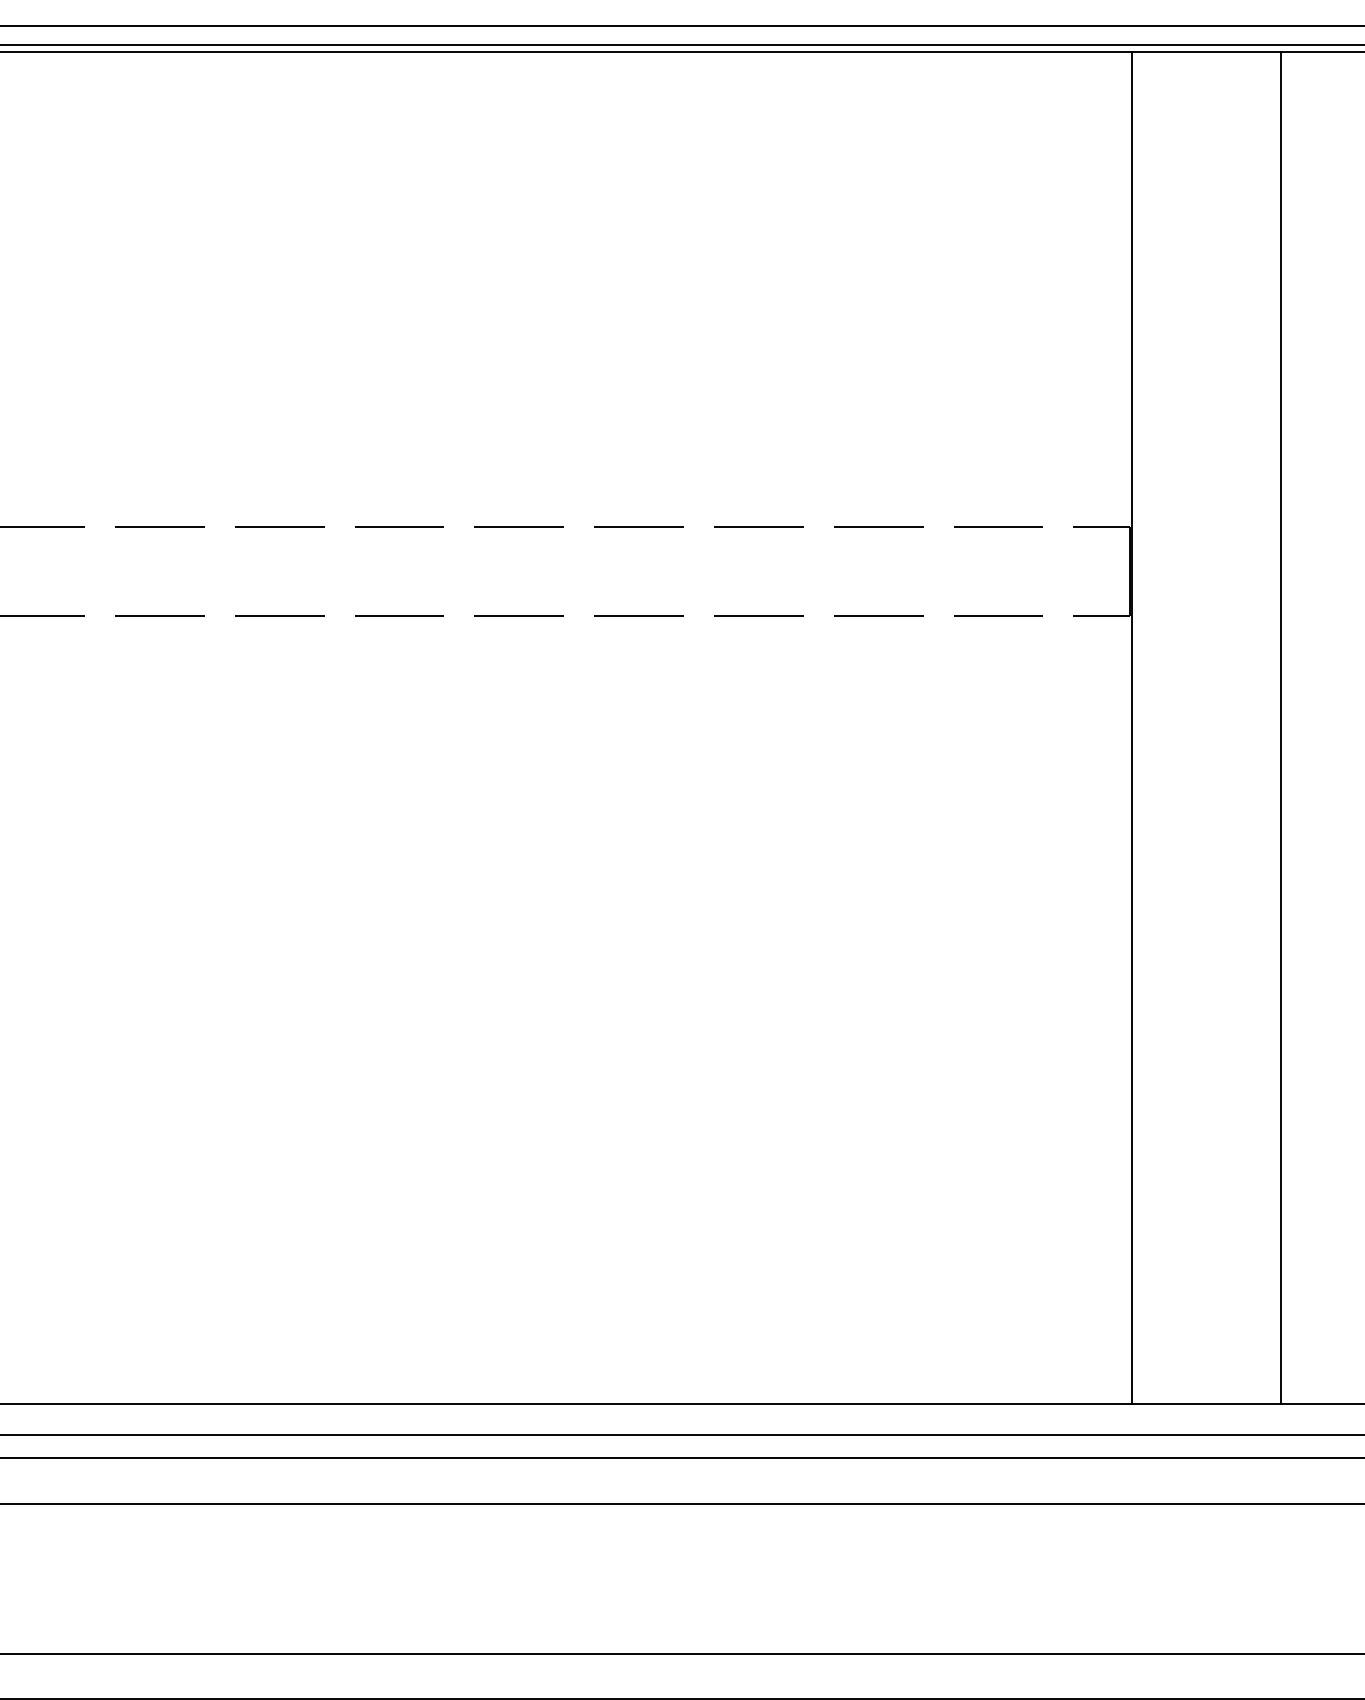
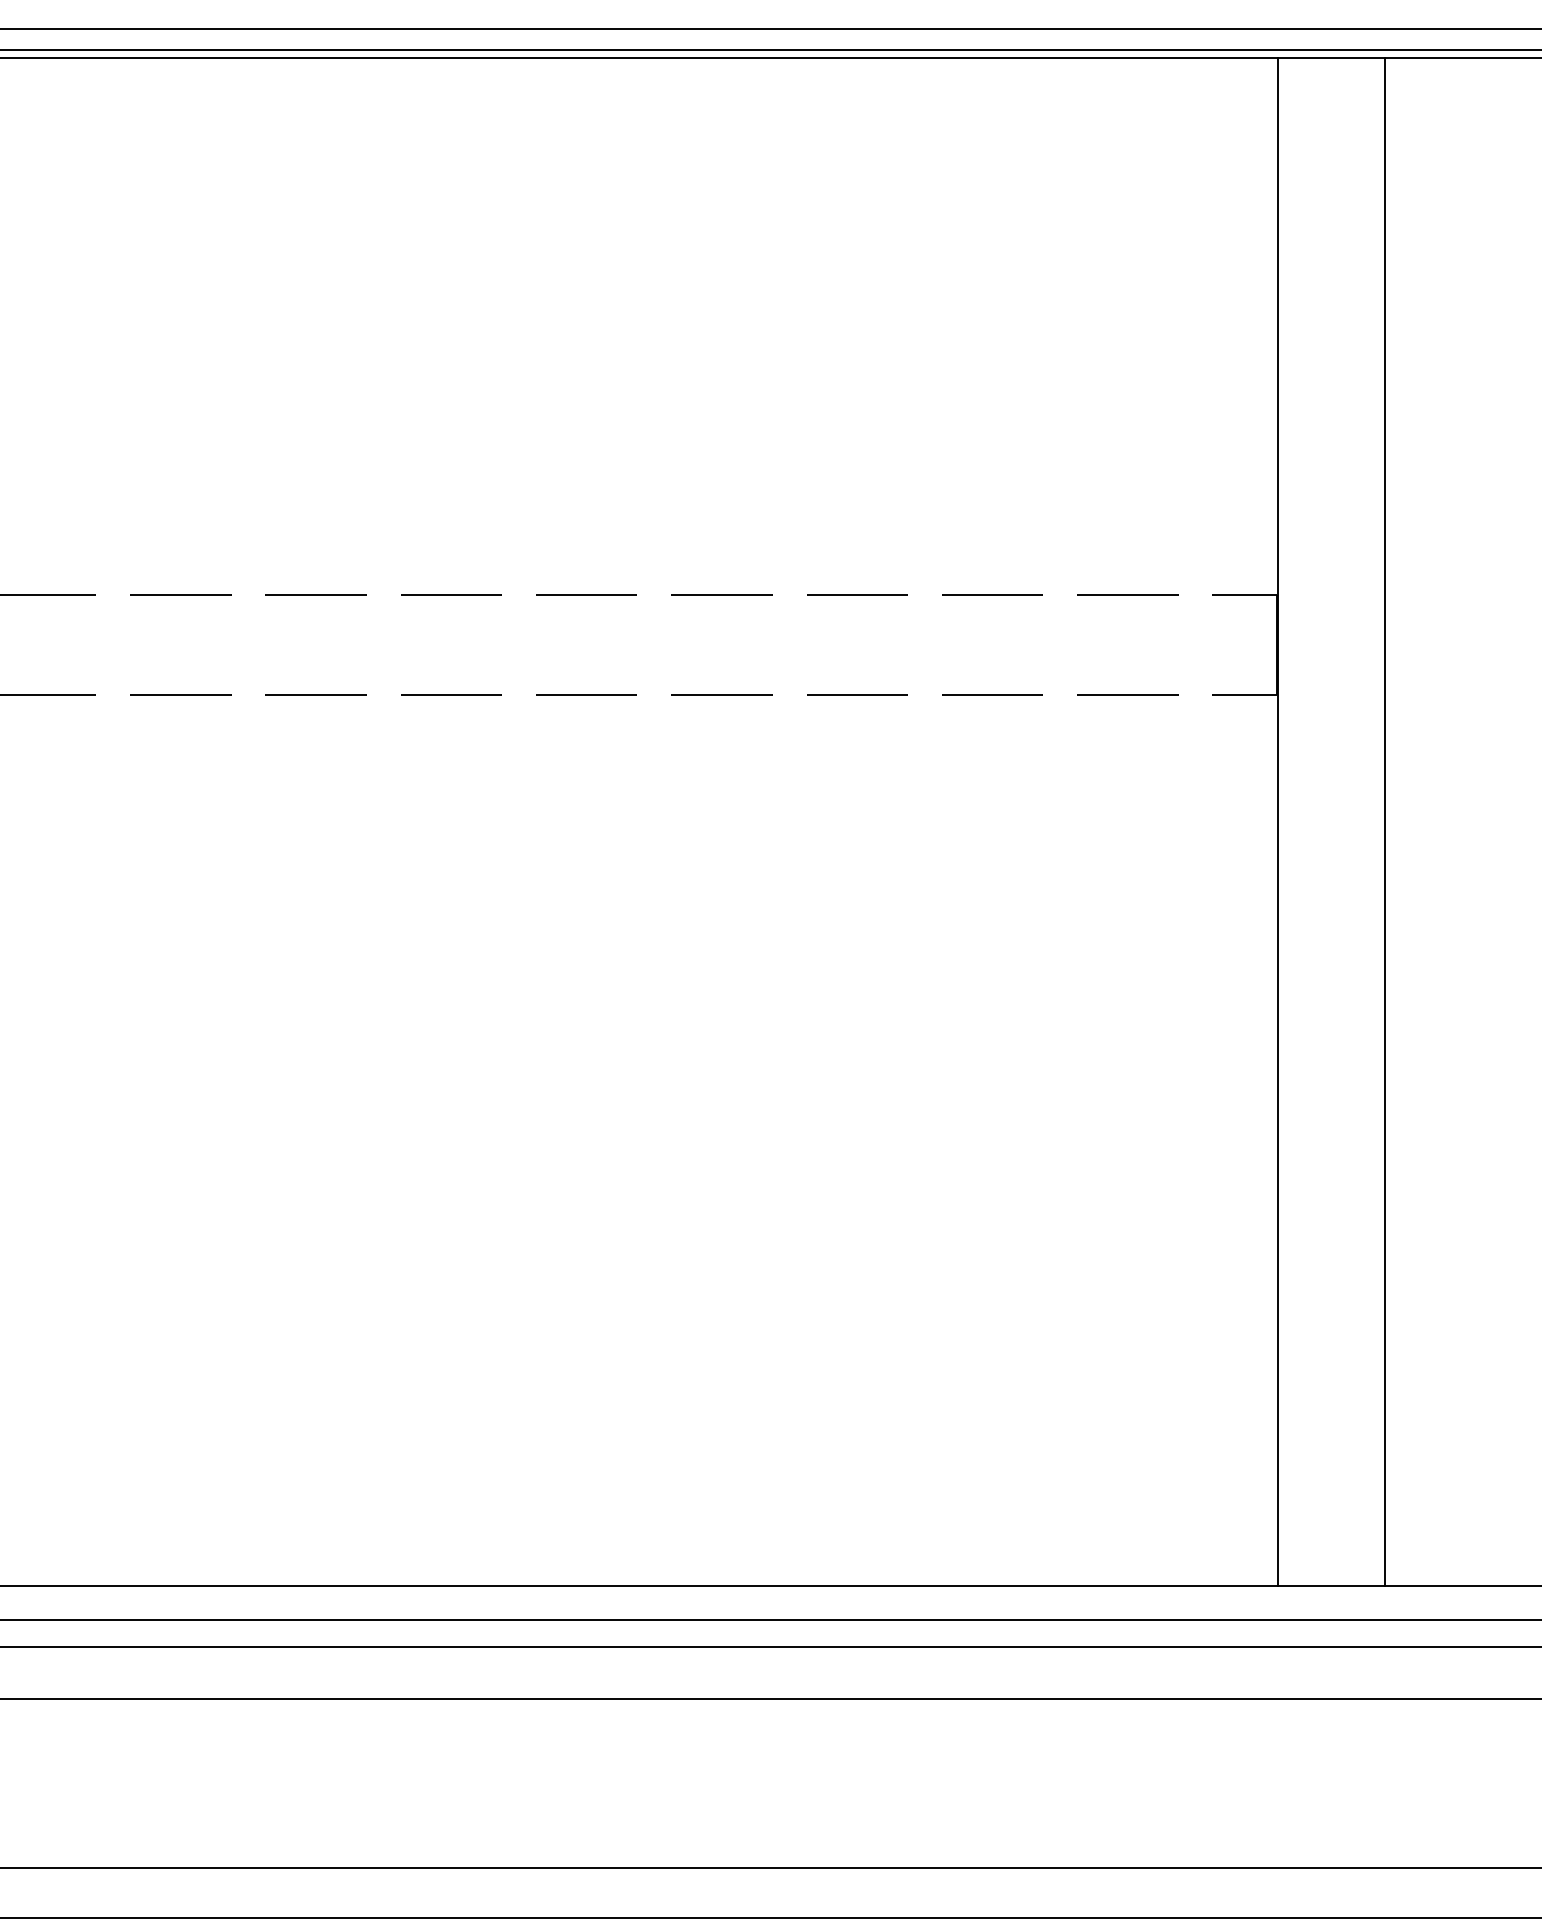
line: (1281, 727) -> (1385, 821), moved

